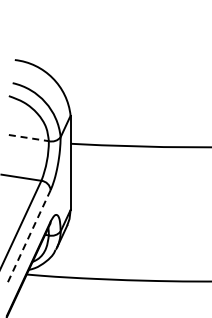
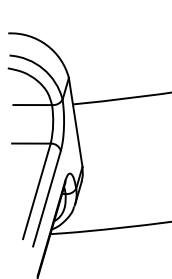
line: (29, 138) -> (33, 105), dashed -> solid
line: (28, 237) -> (46, 198), dashed -> solid

